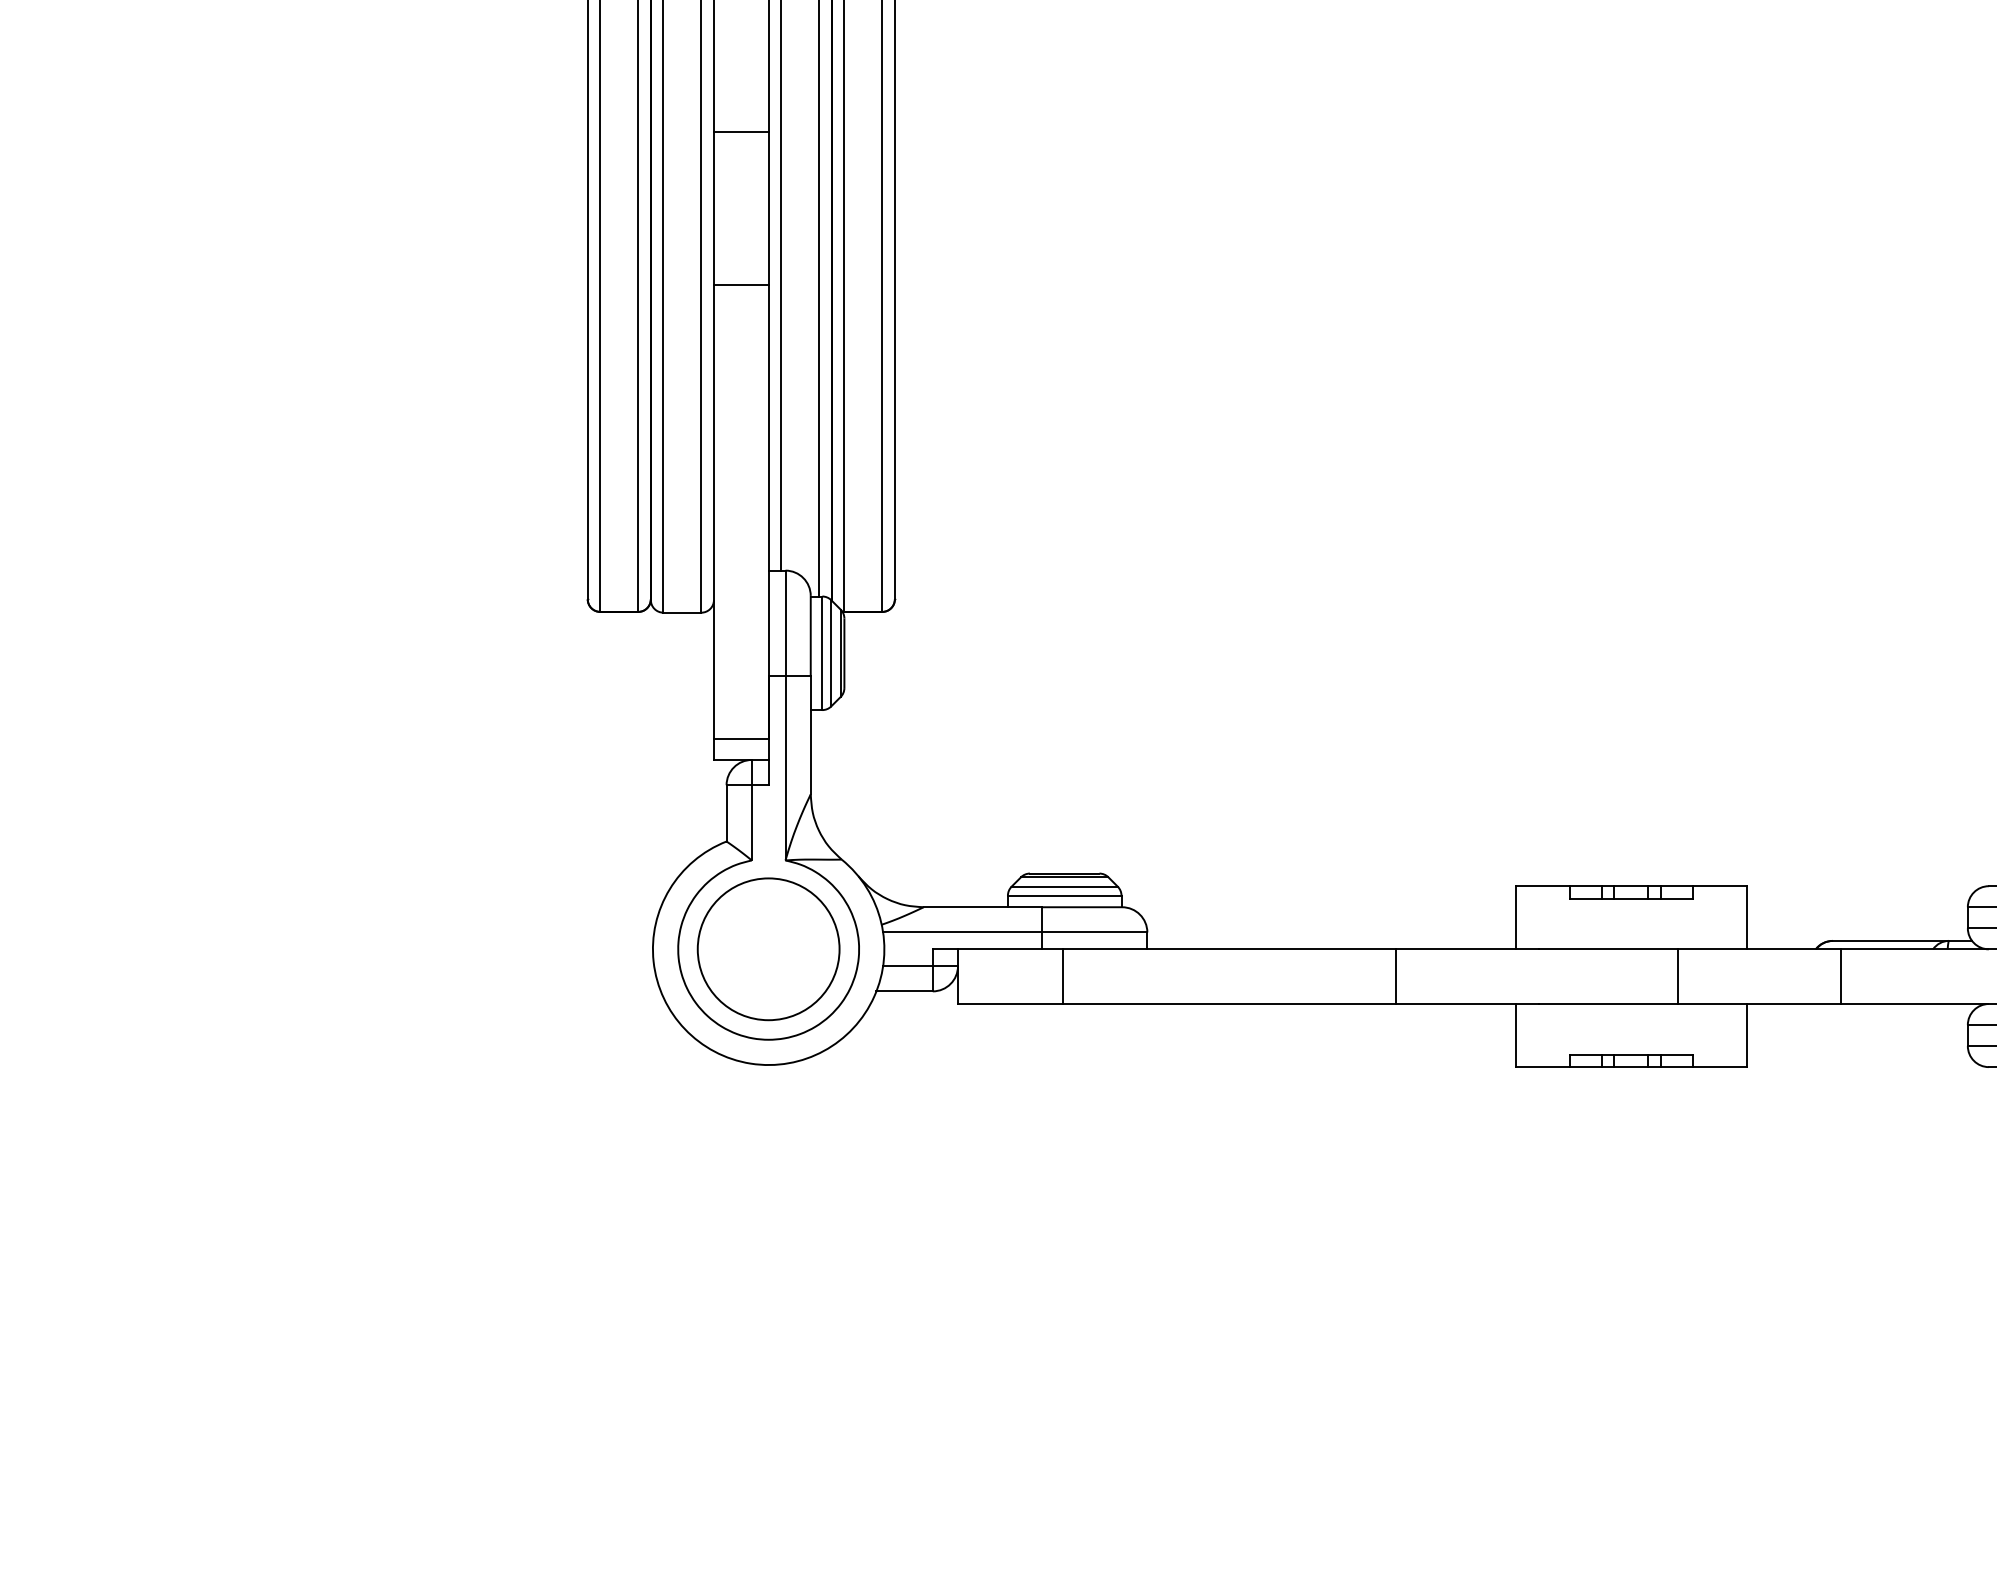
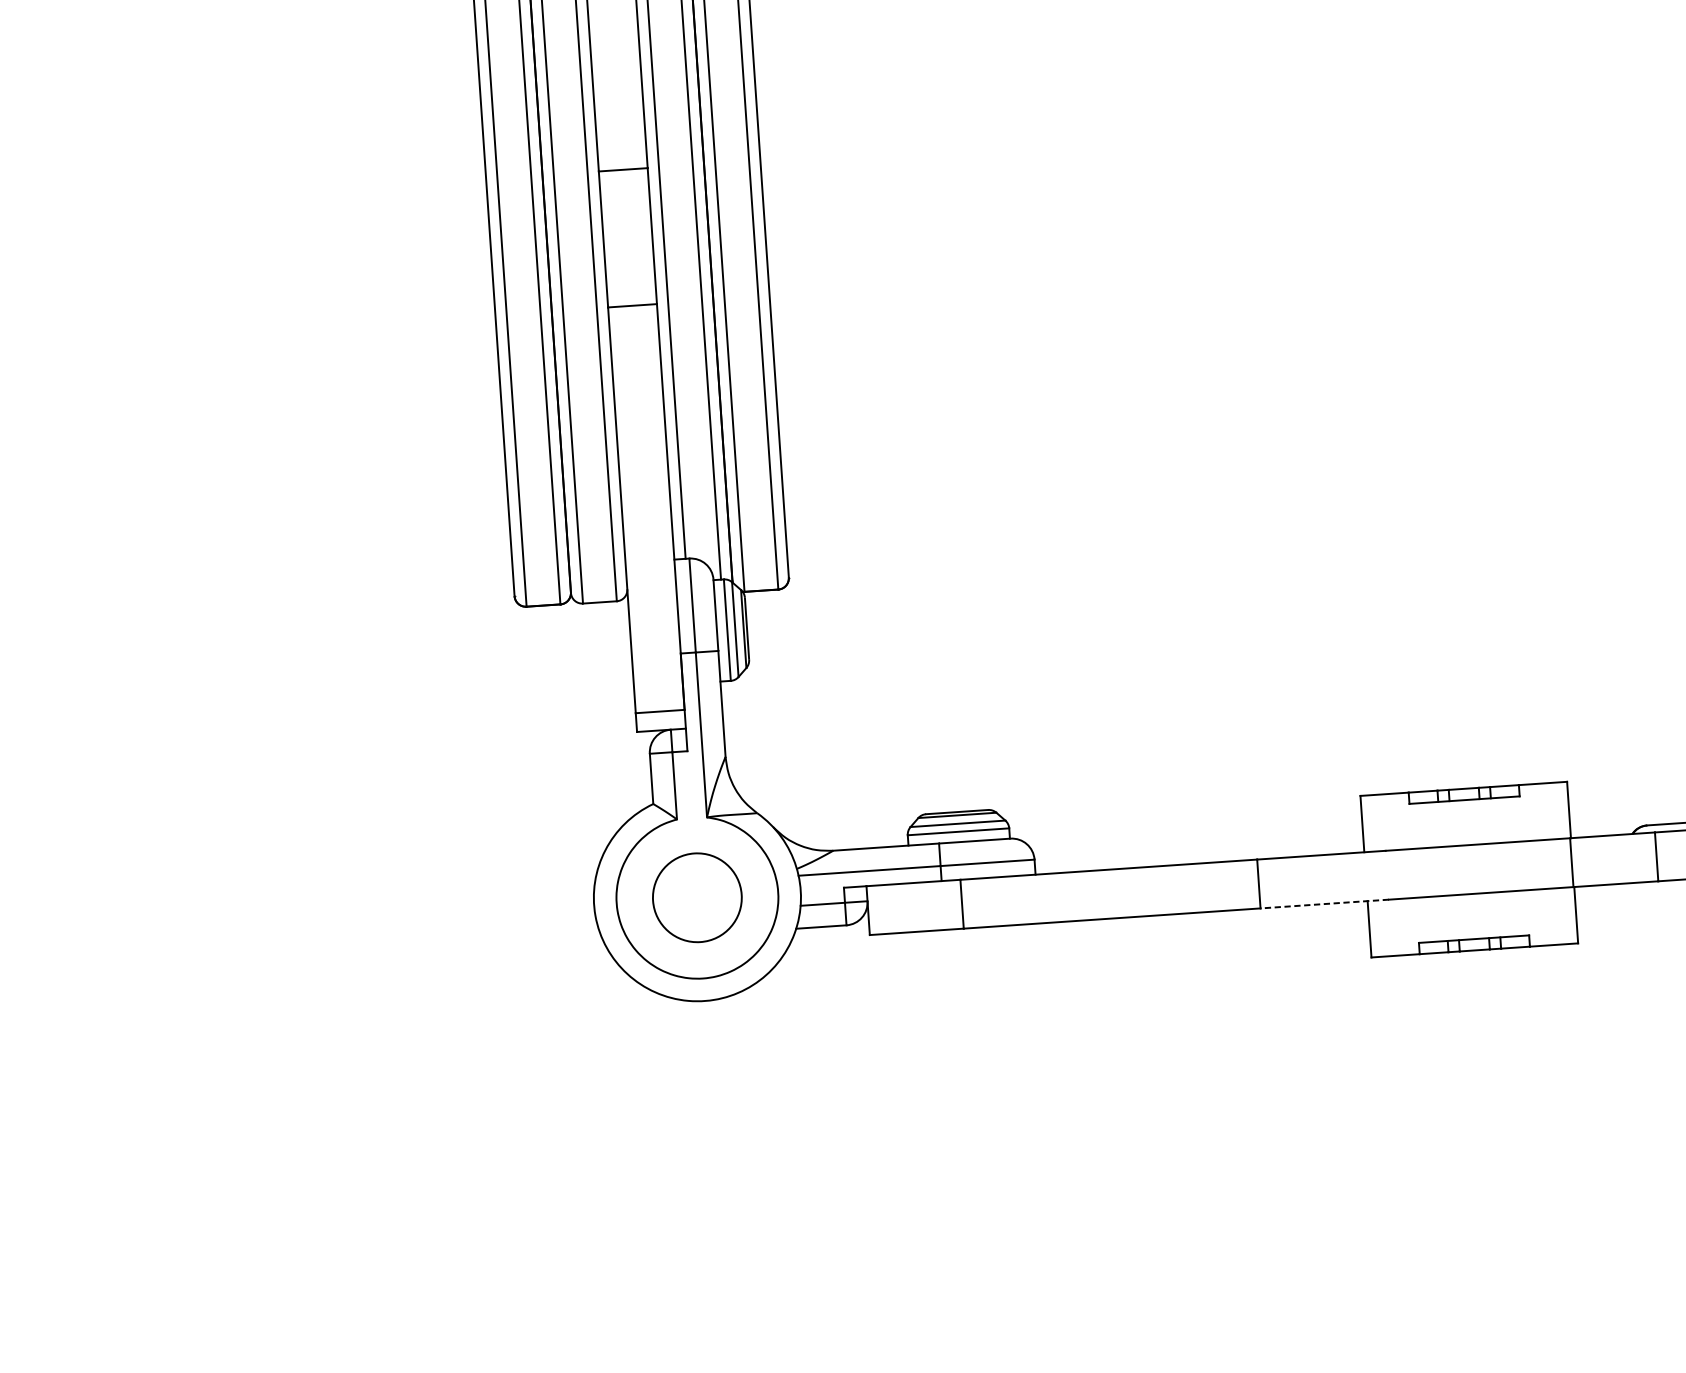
circle: (768, 949) -> (697, 897), size x0.7
line: (1678, 976) -> (1572, 862), moved
line: (1467, 1004) -> (1324, 904), solid -> dashed

